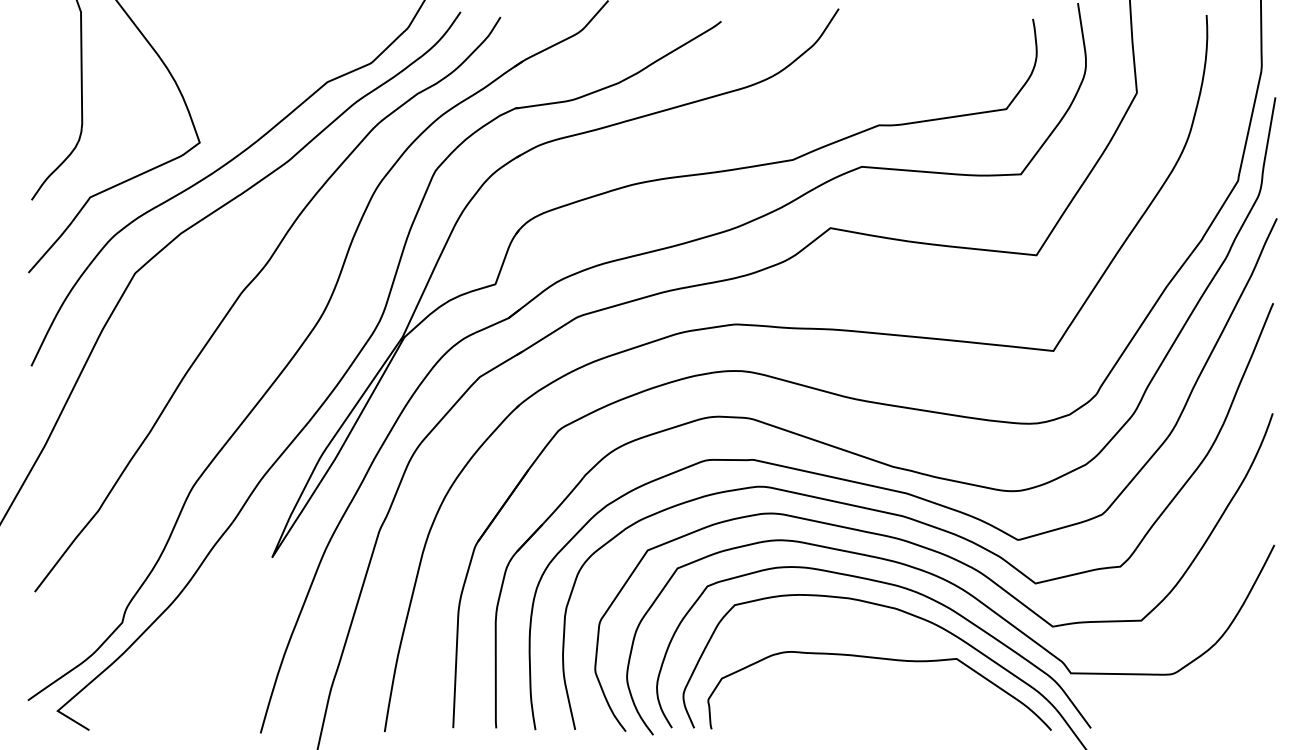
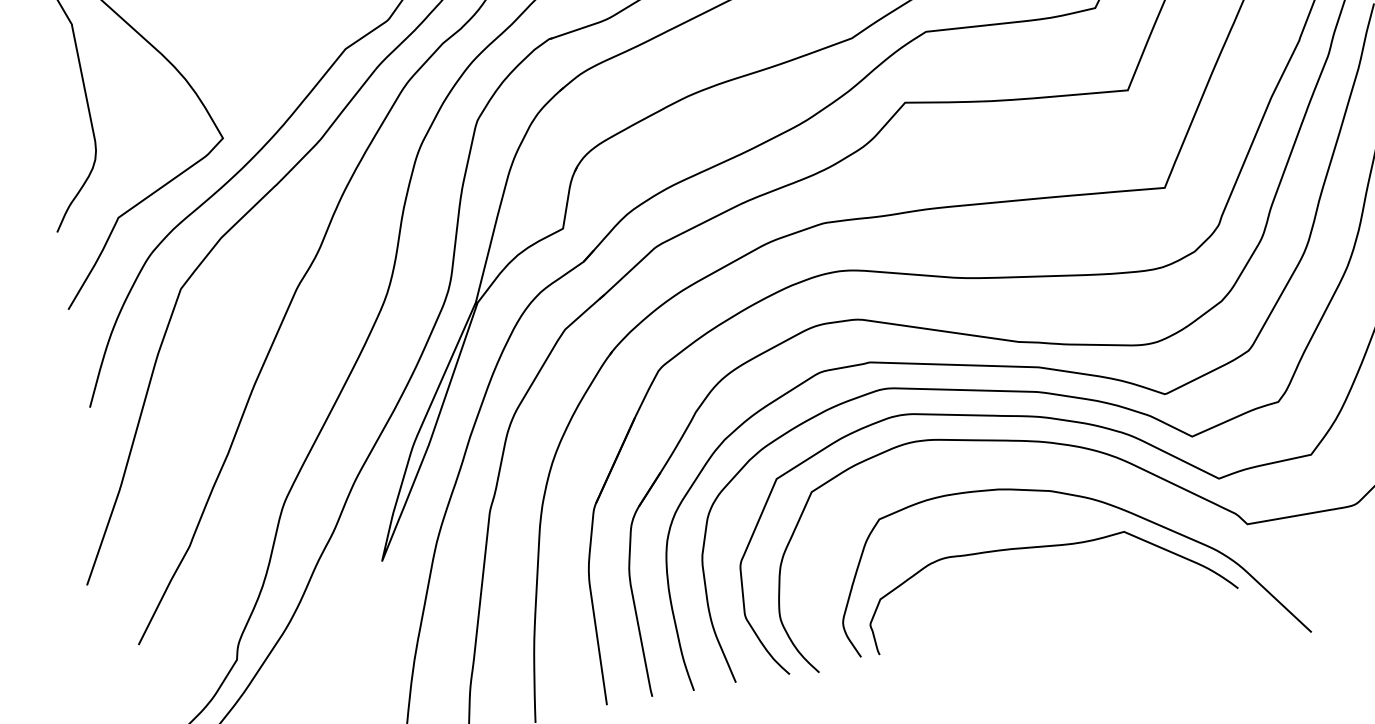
curve: (890, 585) -> (1039, 467), removed

